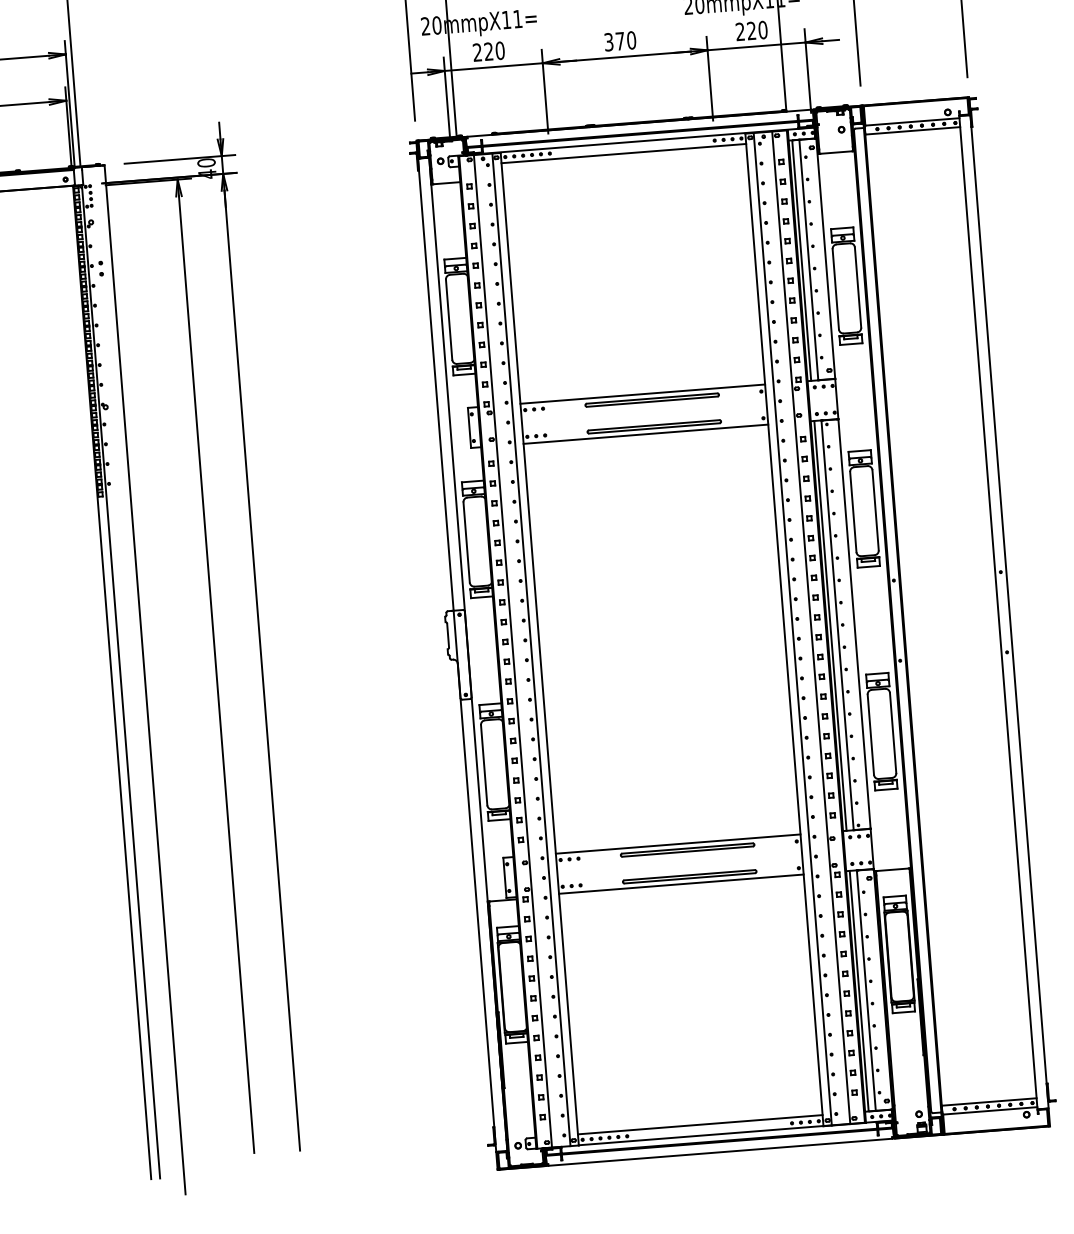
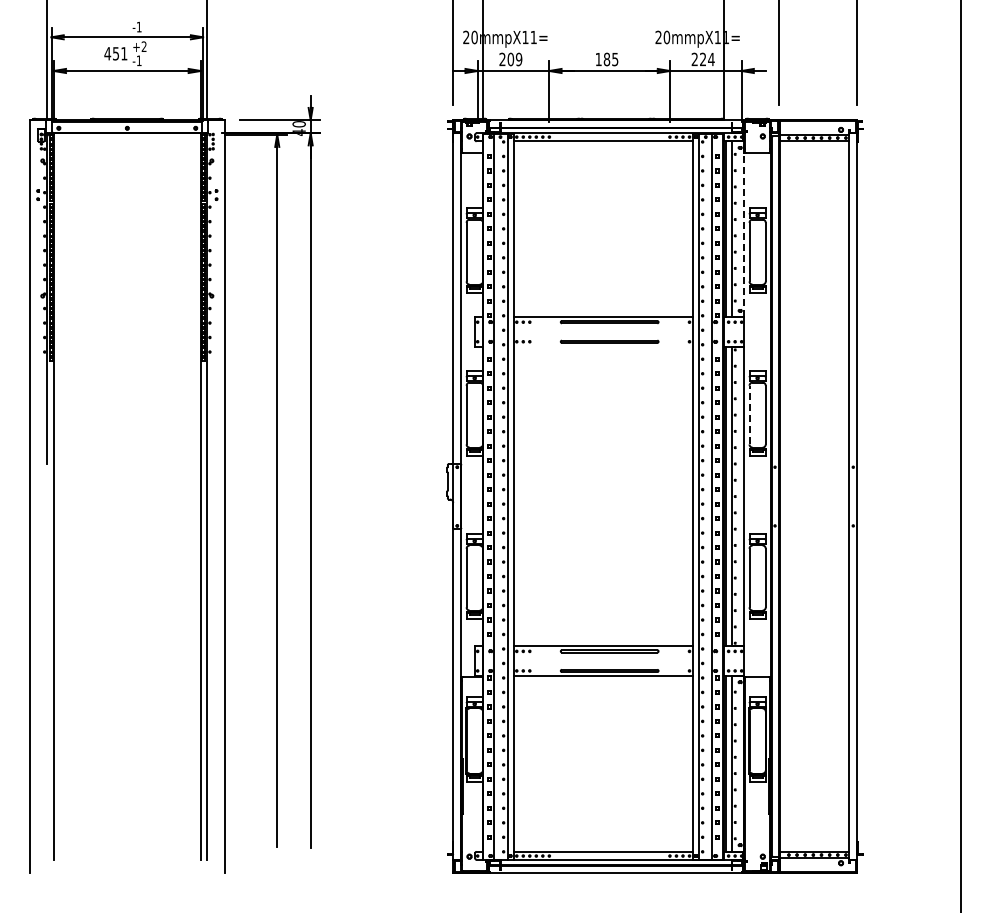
text: (763, 30) -> (711, 59), 220 -> 224
text: (619, 41) -> (606, 59), 370 -> 185
text: (493, 51) -> (514, 59), 220 -> 209
line: (825, 258) -> (743, 229), solid -> dashed
line: (645, 434) -> (602, 346), removed
line: (853, 511) -> (749, 414), solid -> dashed

